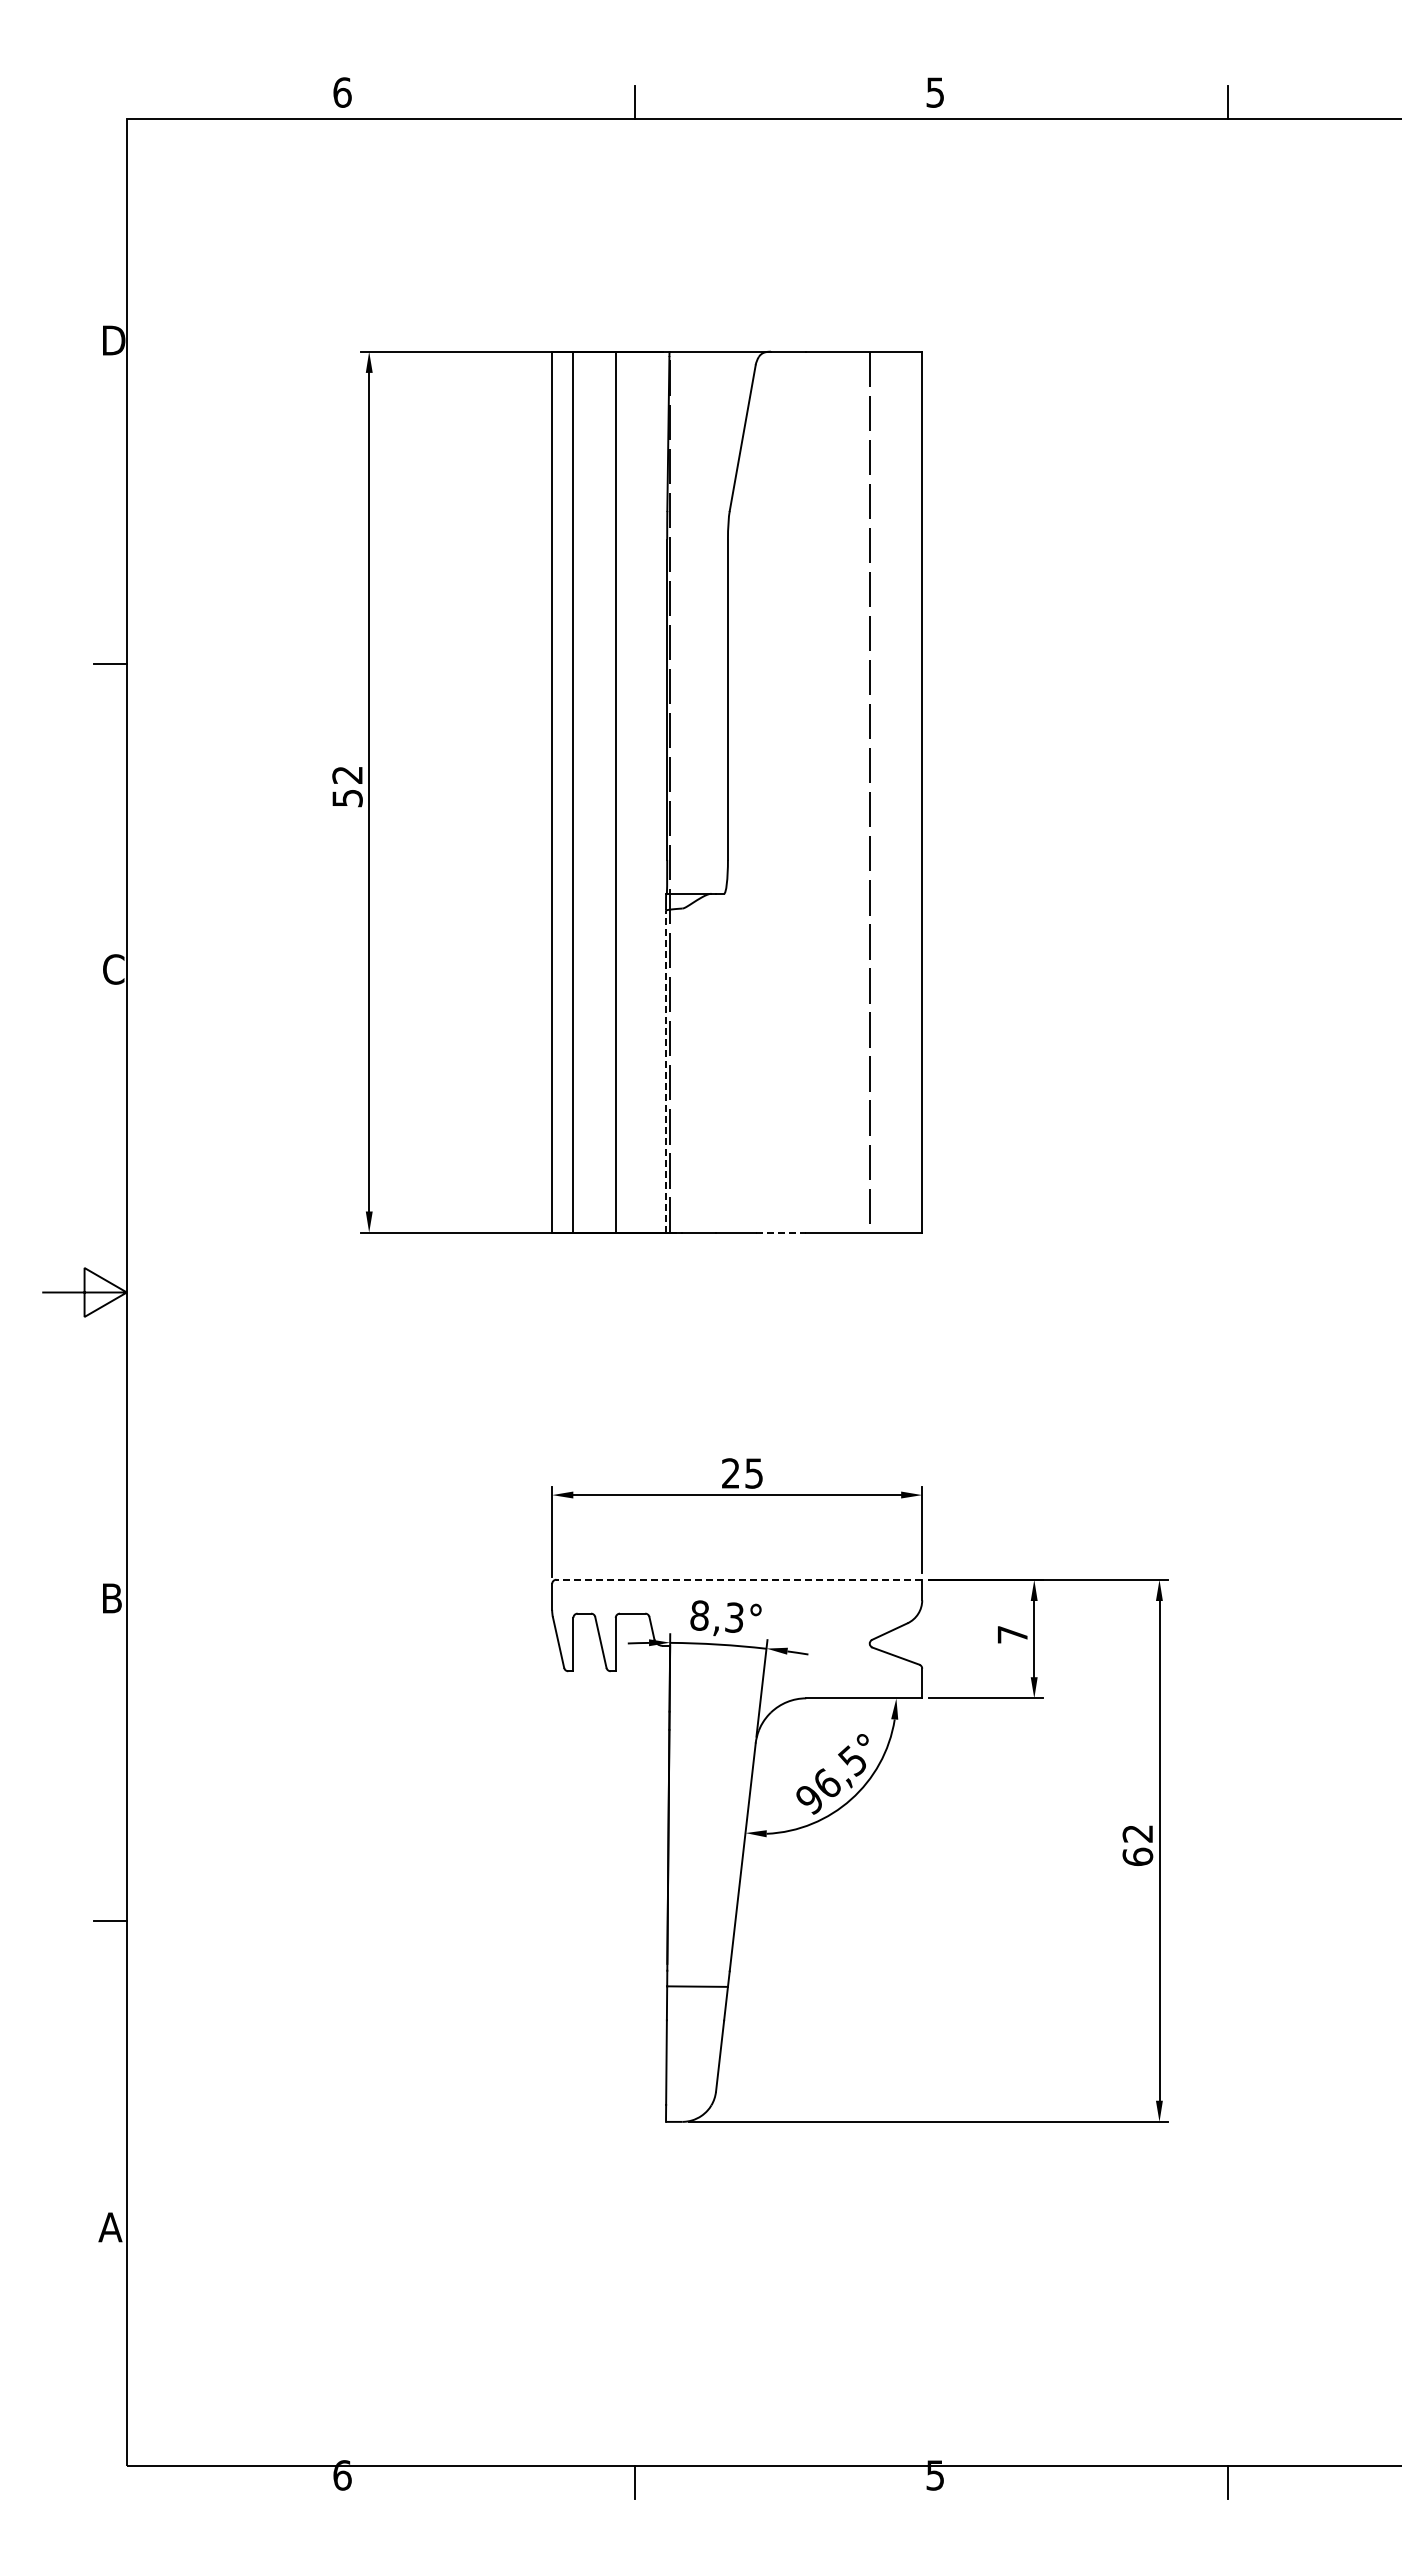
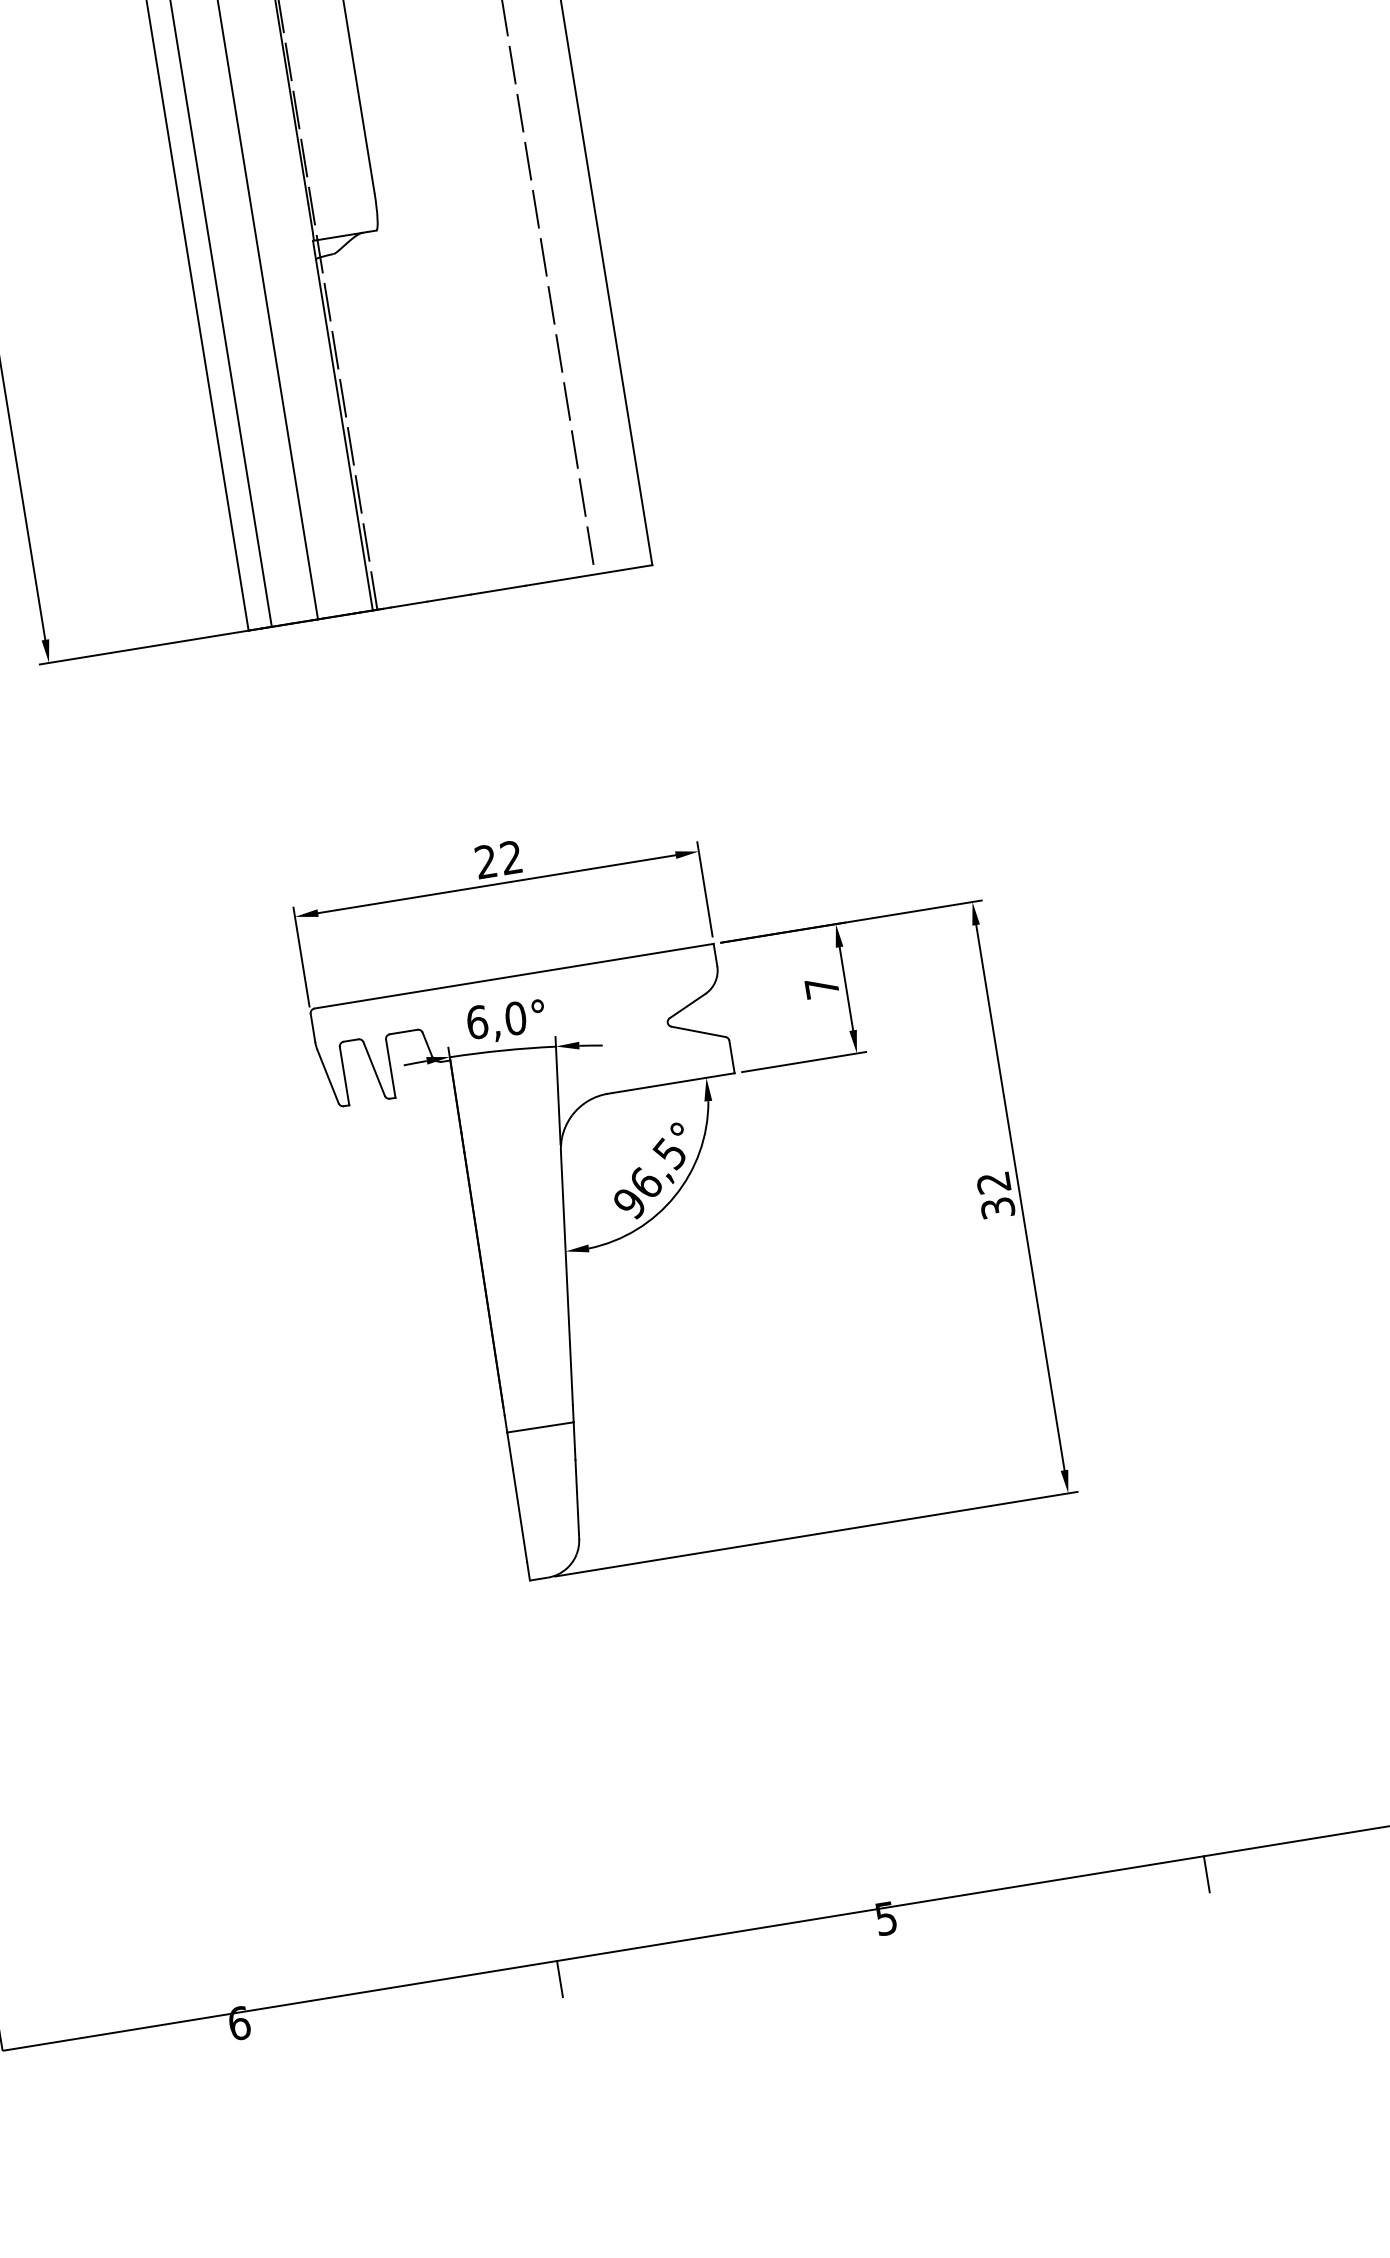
line: (665, 1071) -> (343, 434), dashed -> solid
line: (781, 1232) -> (498, 589), dashed -> solid
text: (753, 1473) -> (510, 857), 25 -> 22
line: (739, 1579) -> (514, 975), dashed -> solid
text: (716, 1616) -> (495, 1020), 8,3° -> 6,0°
text: (1137, 1856) -> (997, 1207), 62 -> 32

